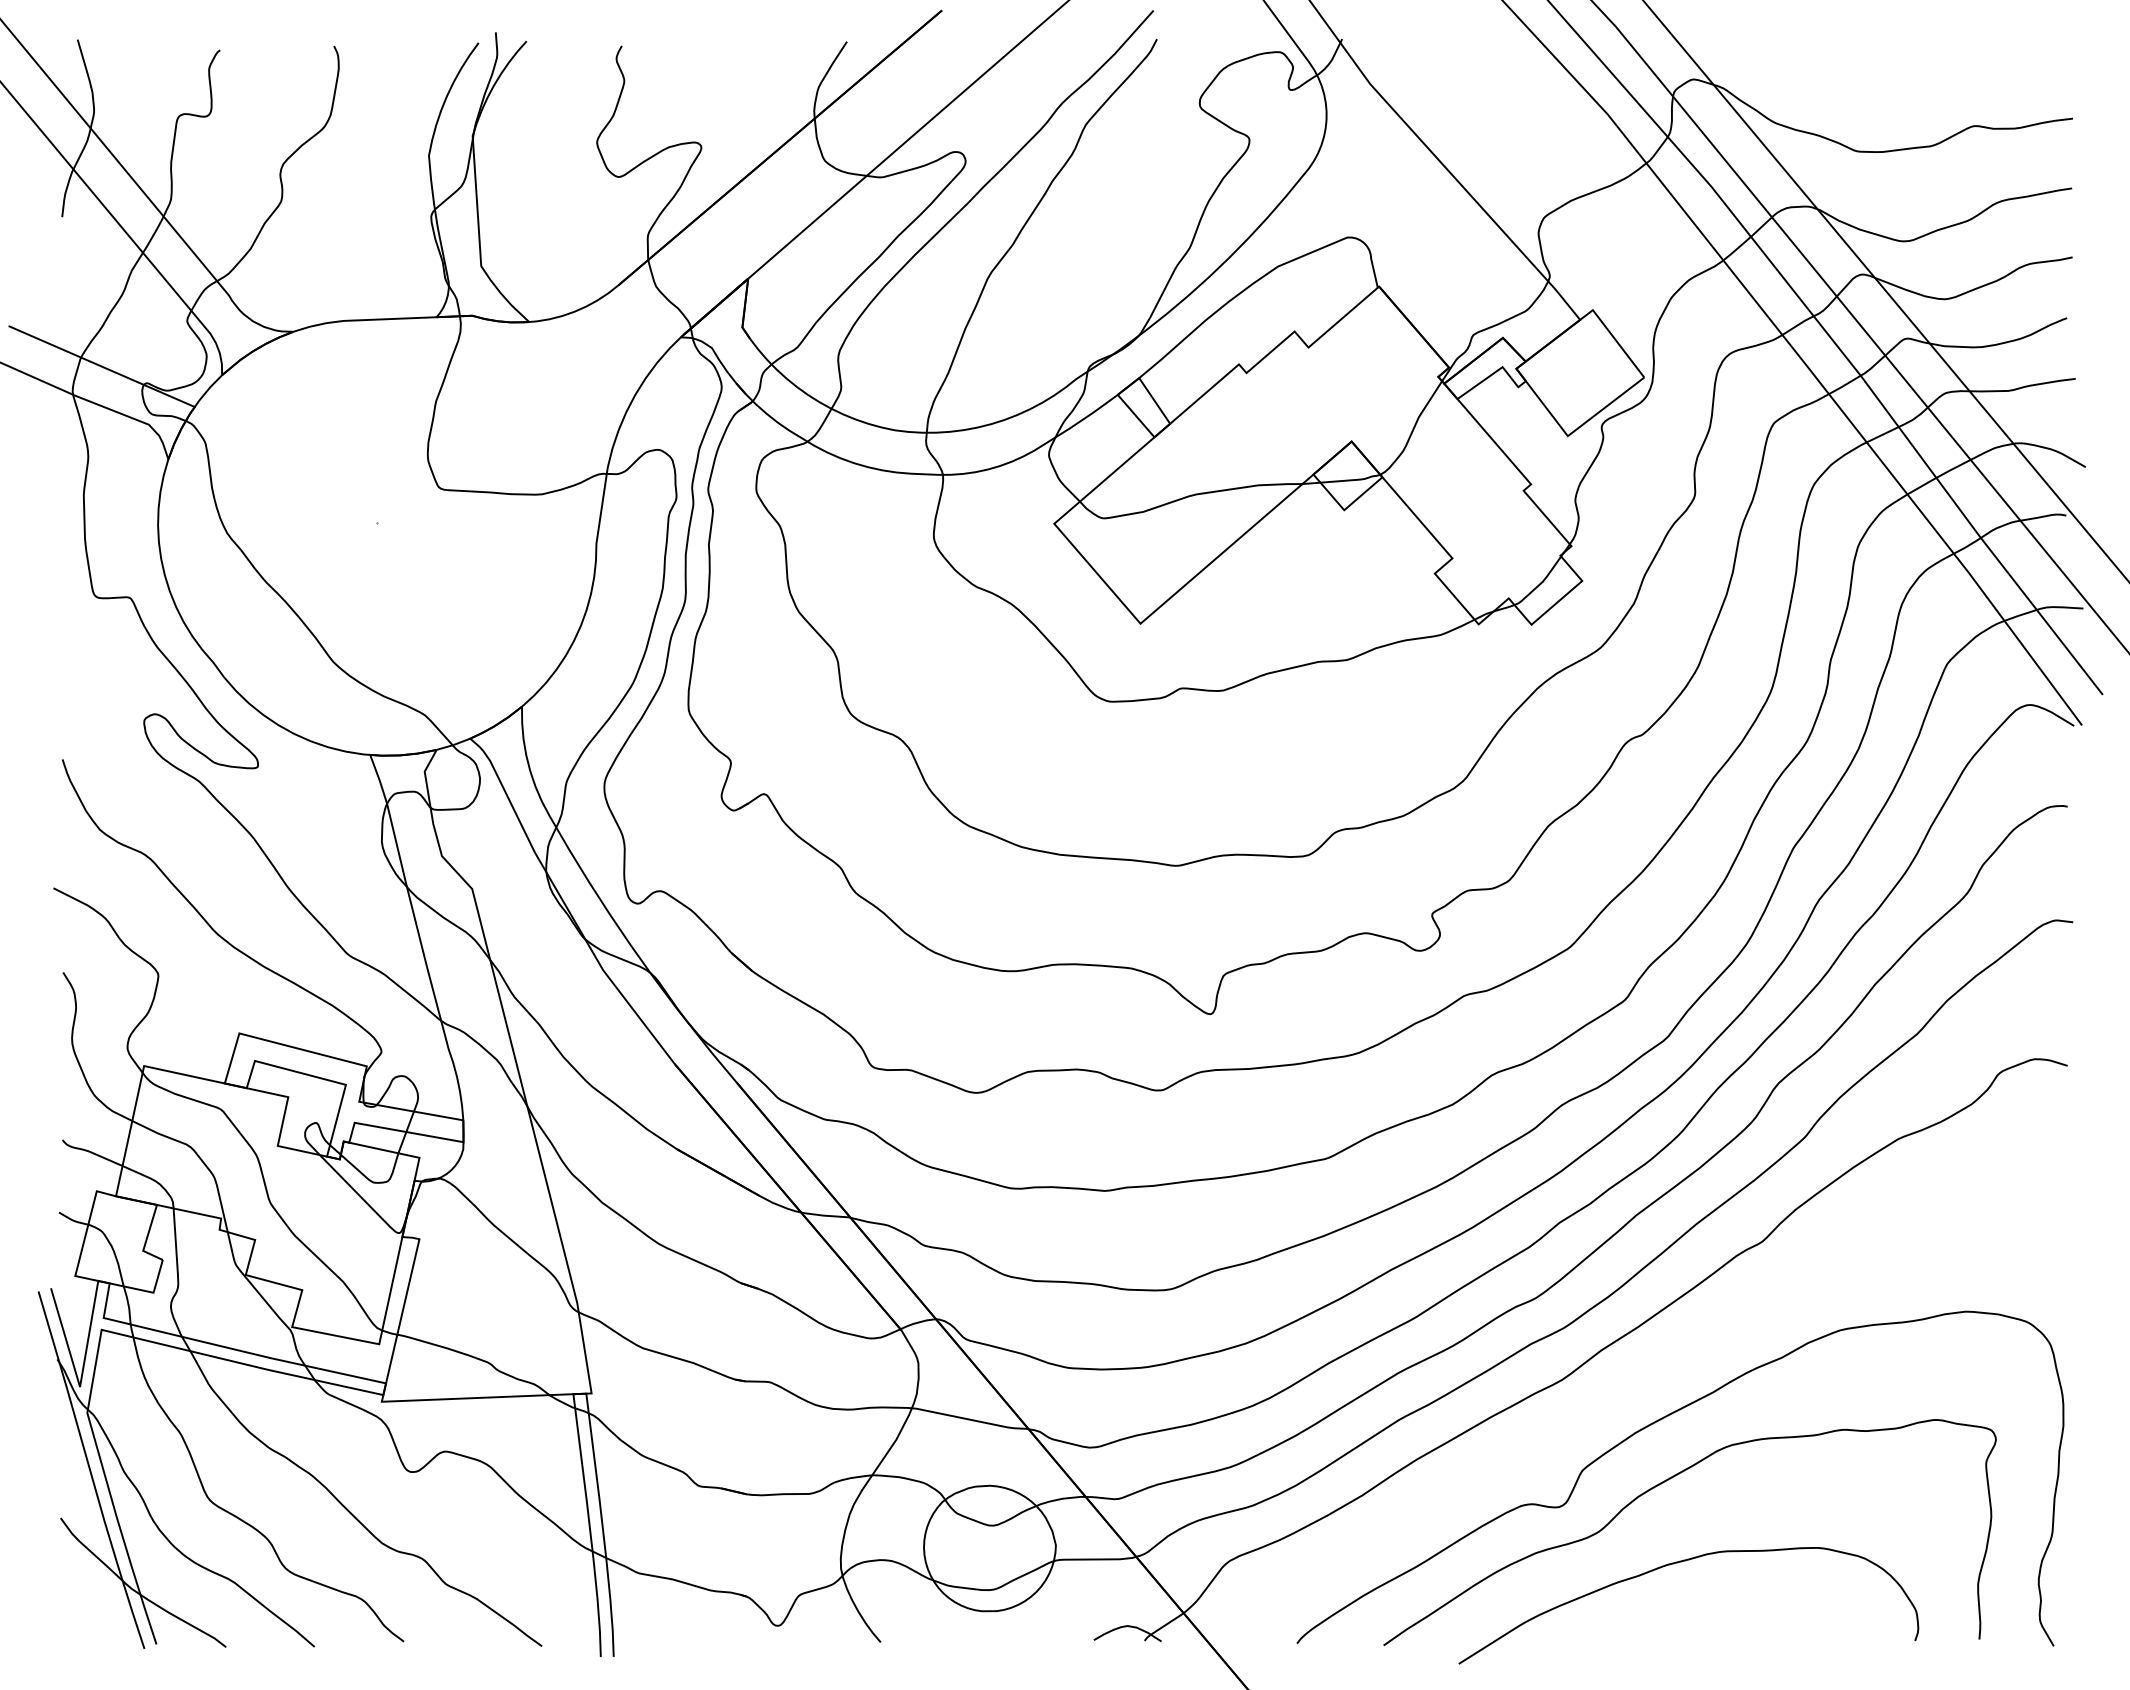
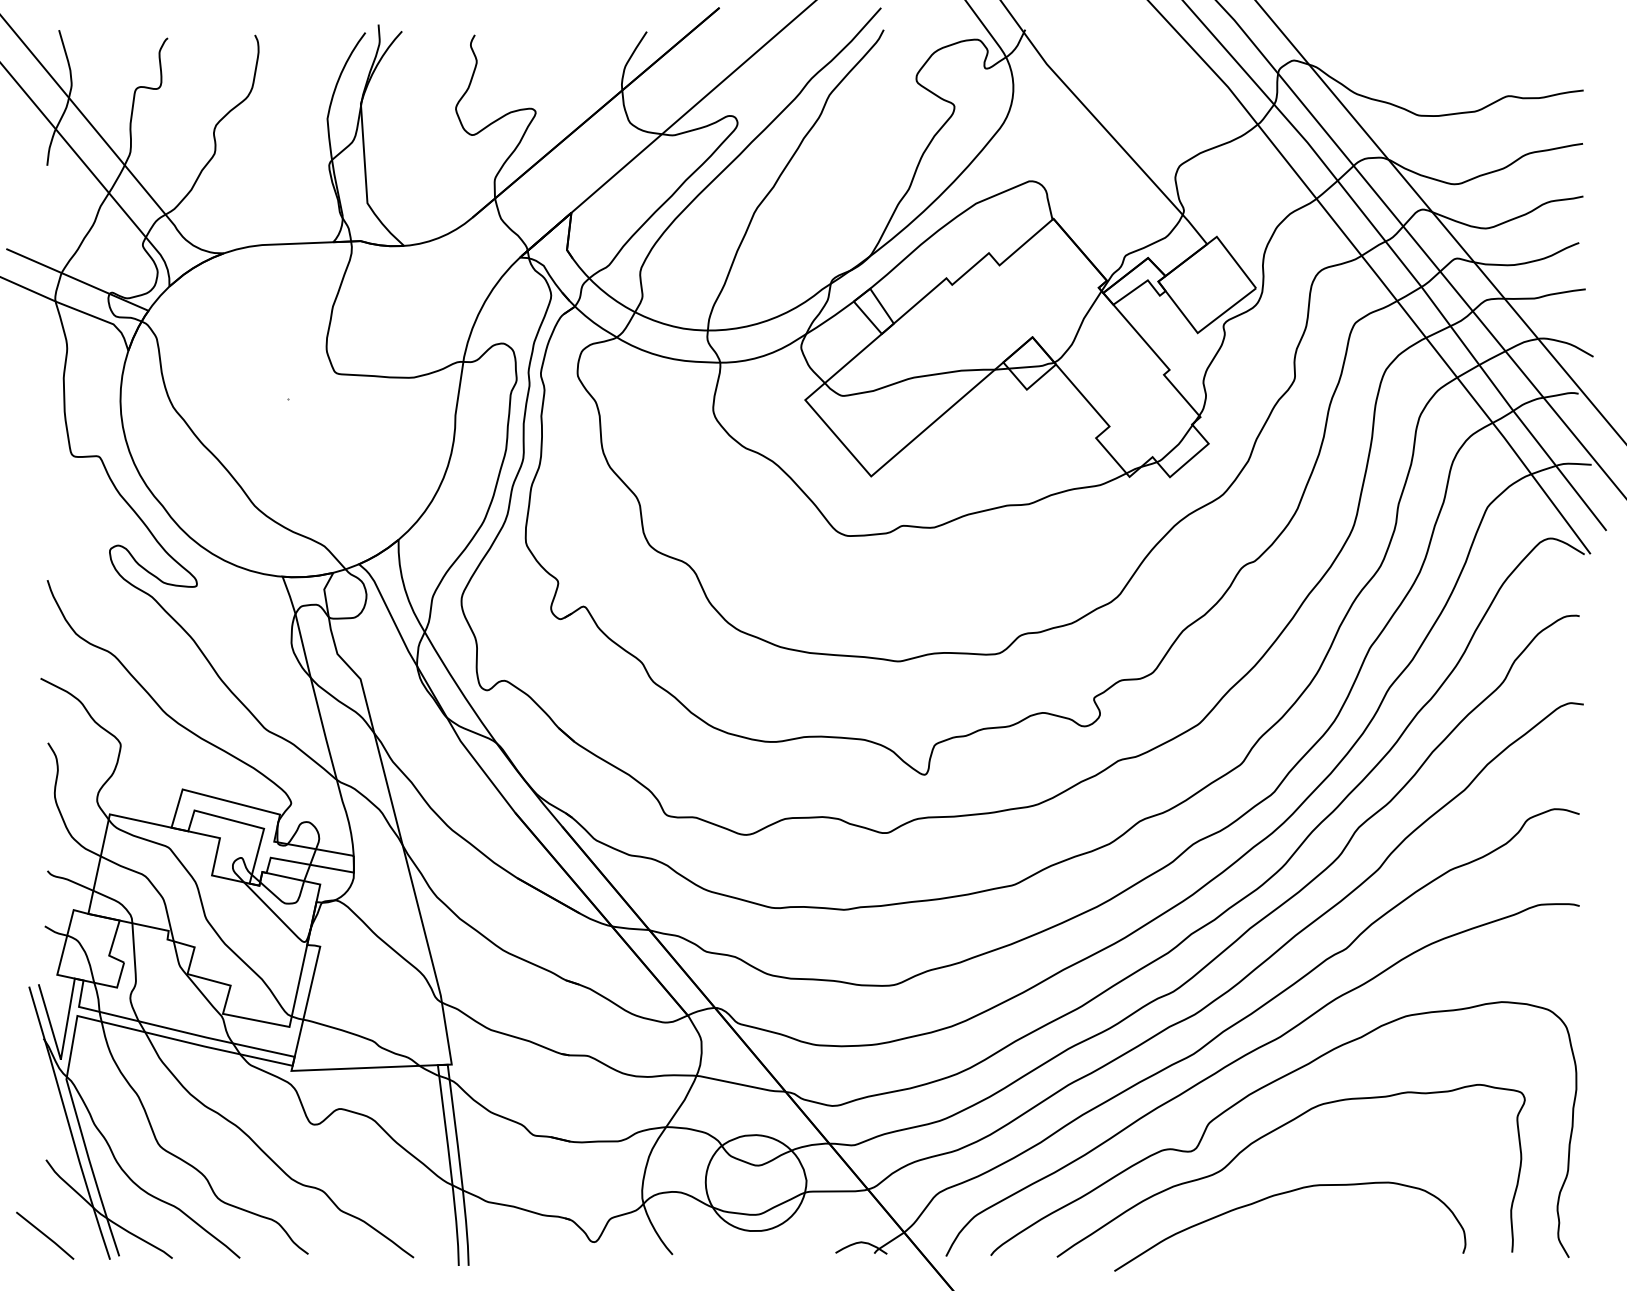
curve: (1635, 1379) -> (1249, 1053), added
line: (59, 1617) -> (45, 1235), added

